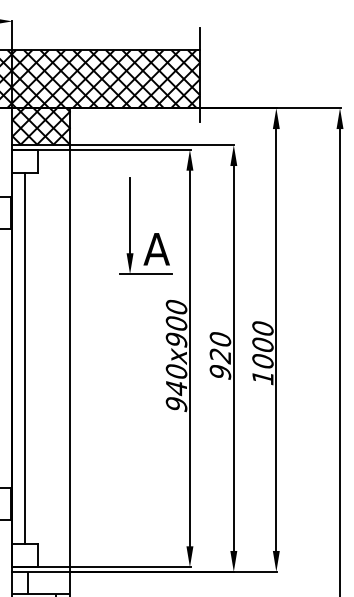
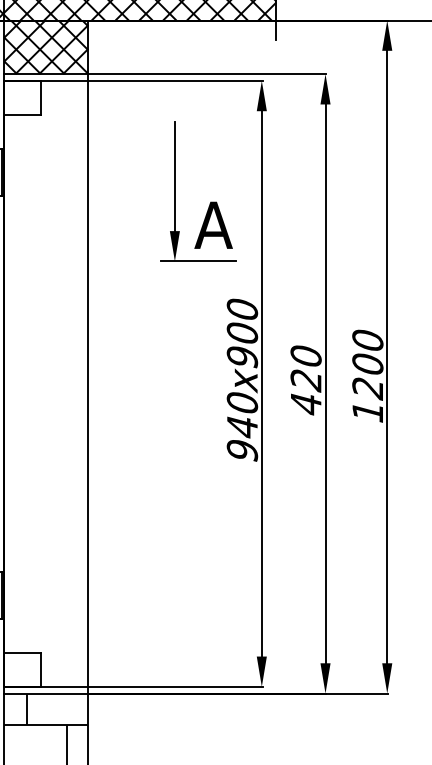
line: (25, 358) -> (23, 383), removed
text: (262, 362) -> (367, 389), 1000 -> 1200
text: (220, 372) -> (306, 404), 920 -> 420

